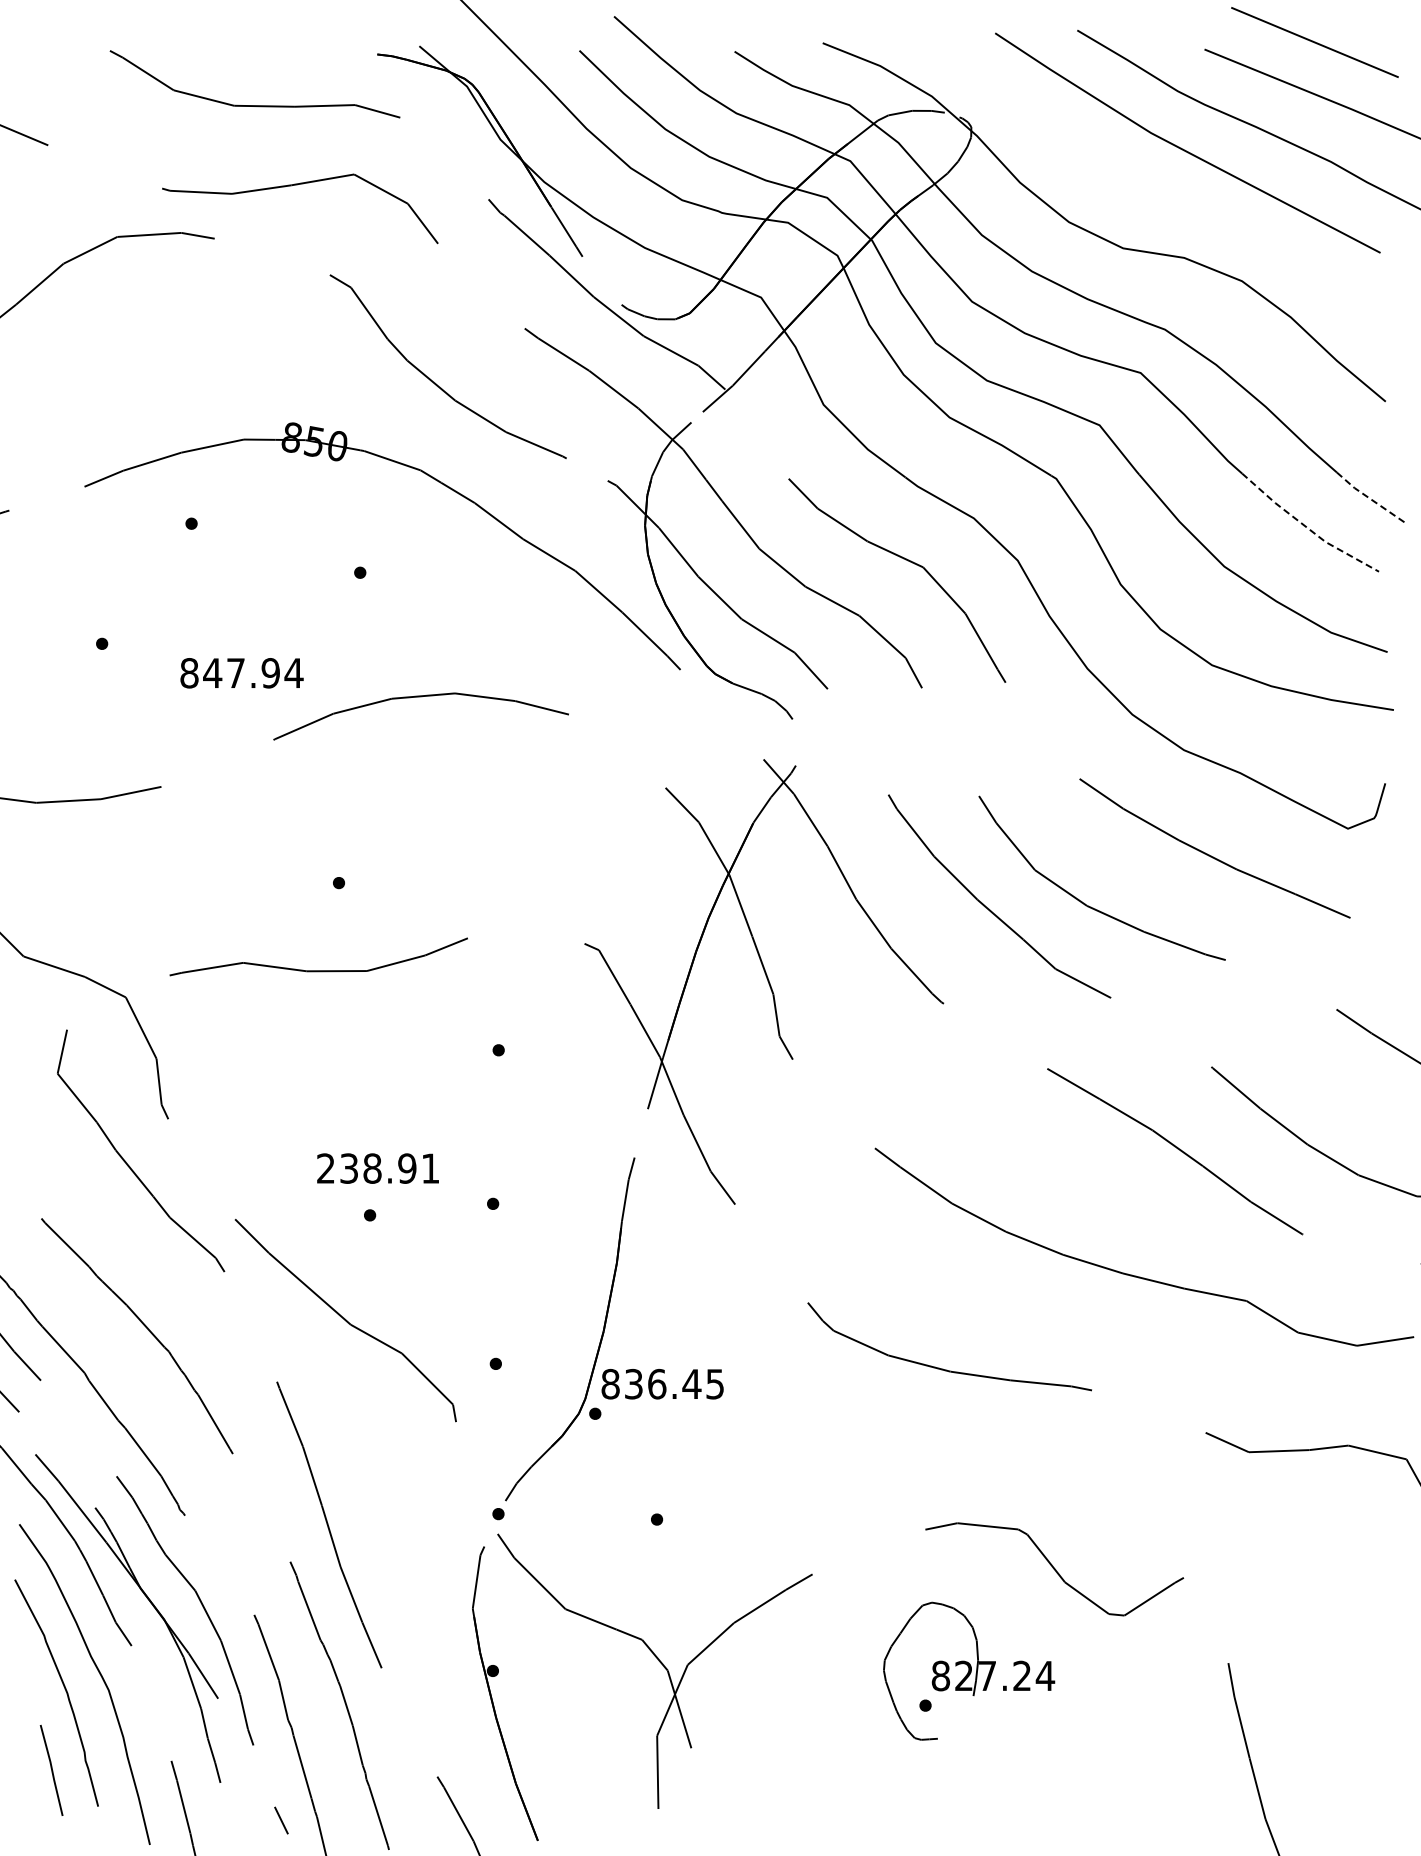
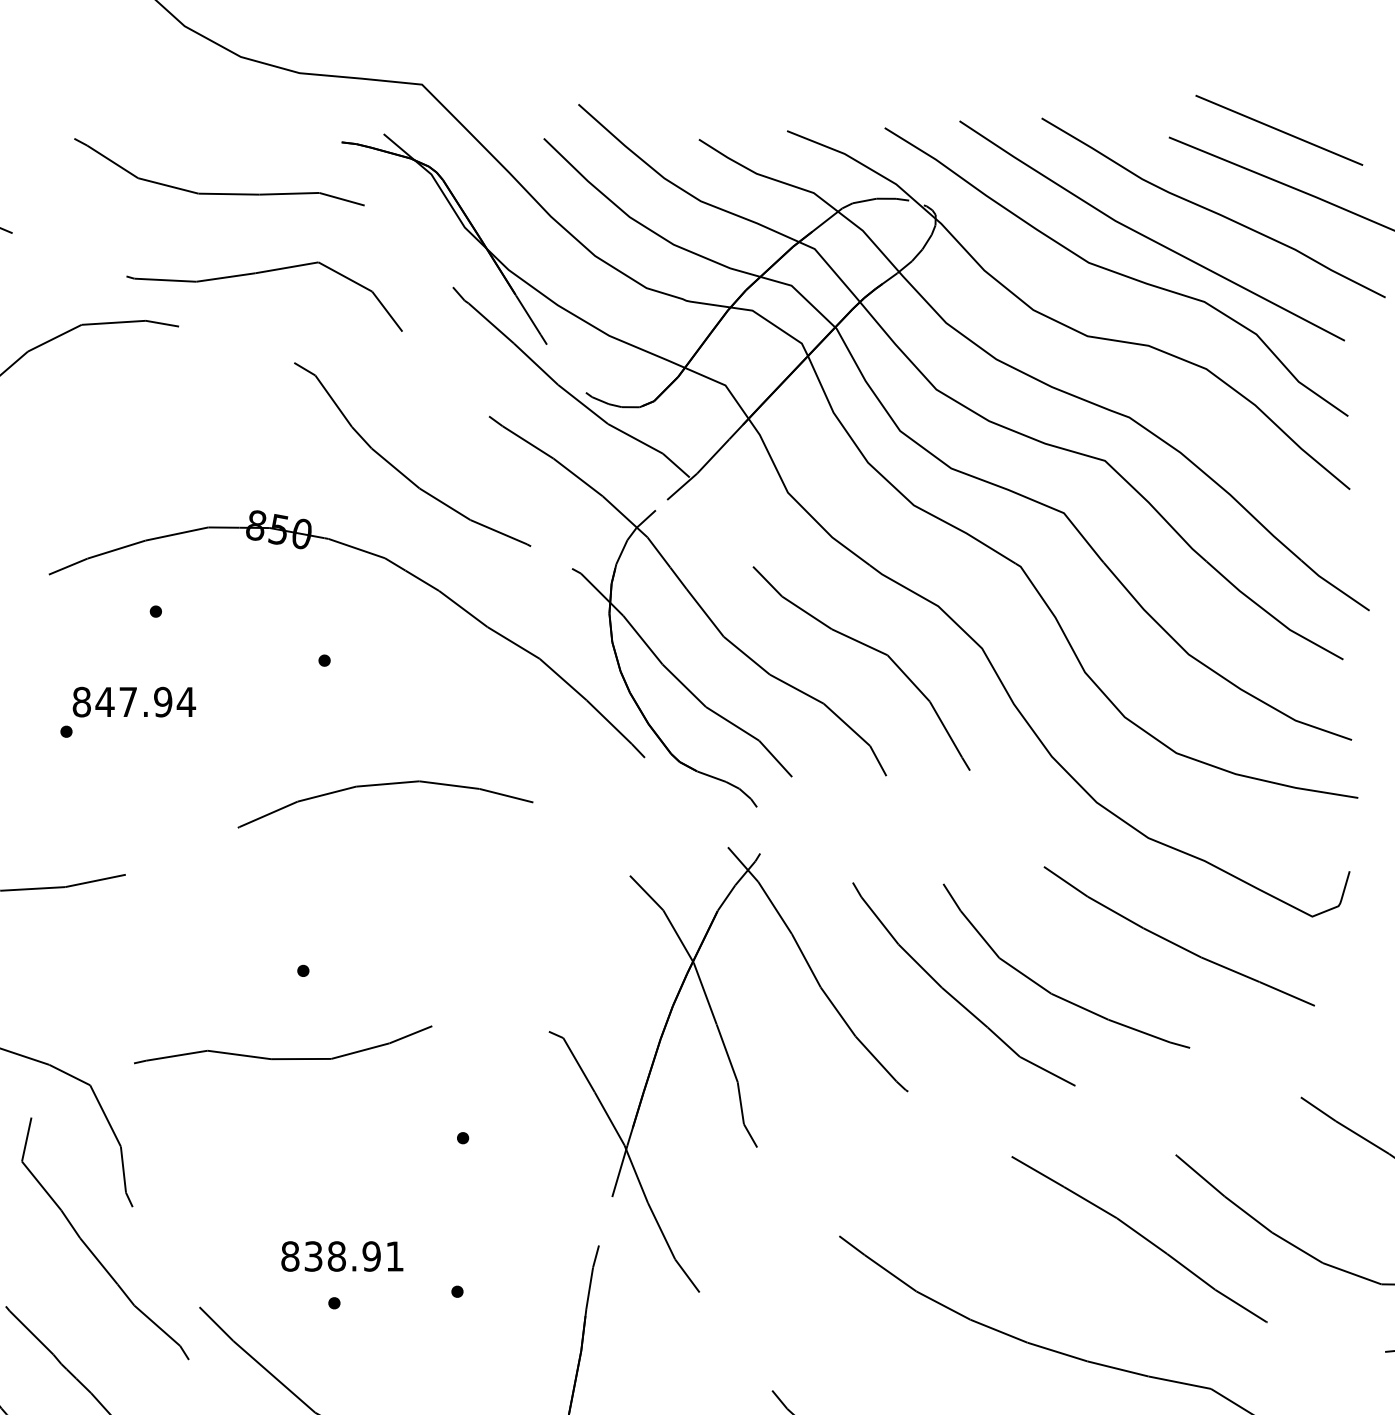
curve: (1151, 183) -> (1115, 271), added
line: (1370, 498) -> (1334, 586), dashed -> solid
line: (1306, 527) -> (1270, 615), dashed -> solid
text: (241, 673) -> (133, 702), moved
text: (326, 1168) -> (290, 1256), 238.91 -> 838.91

